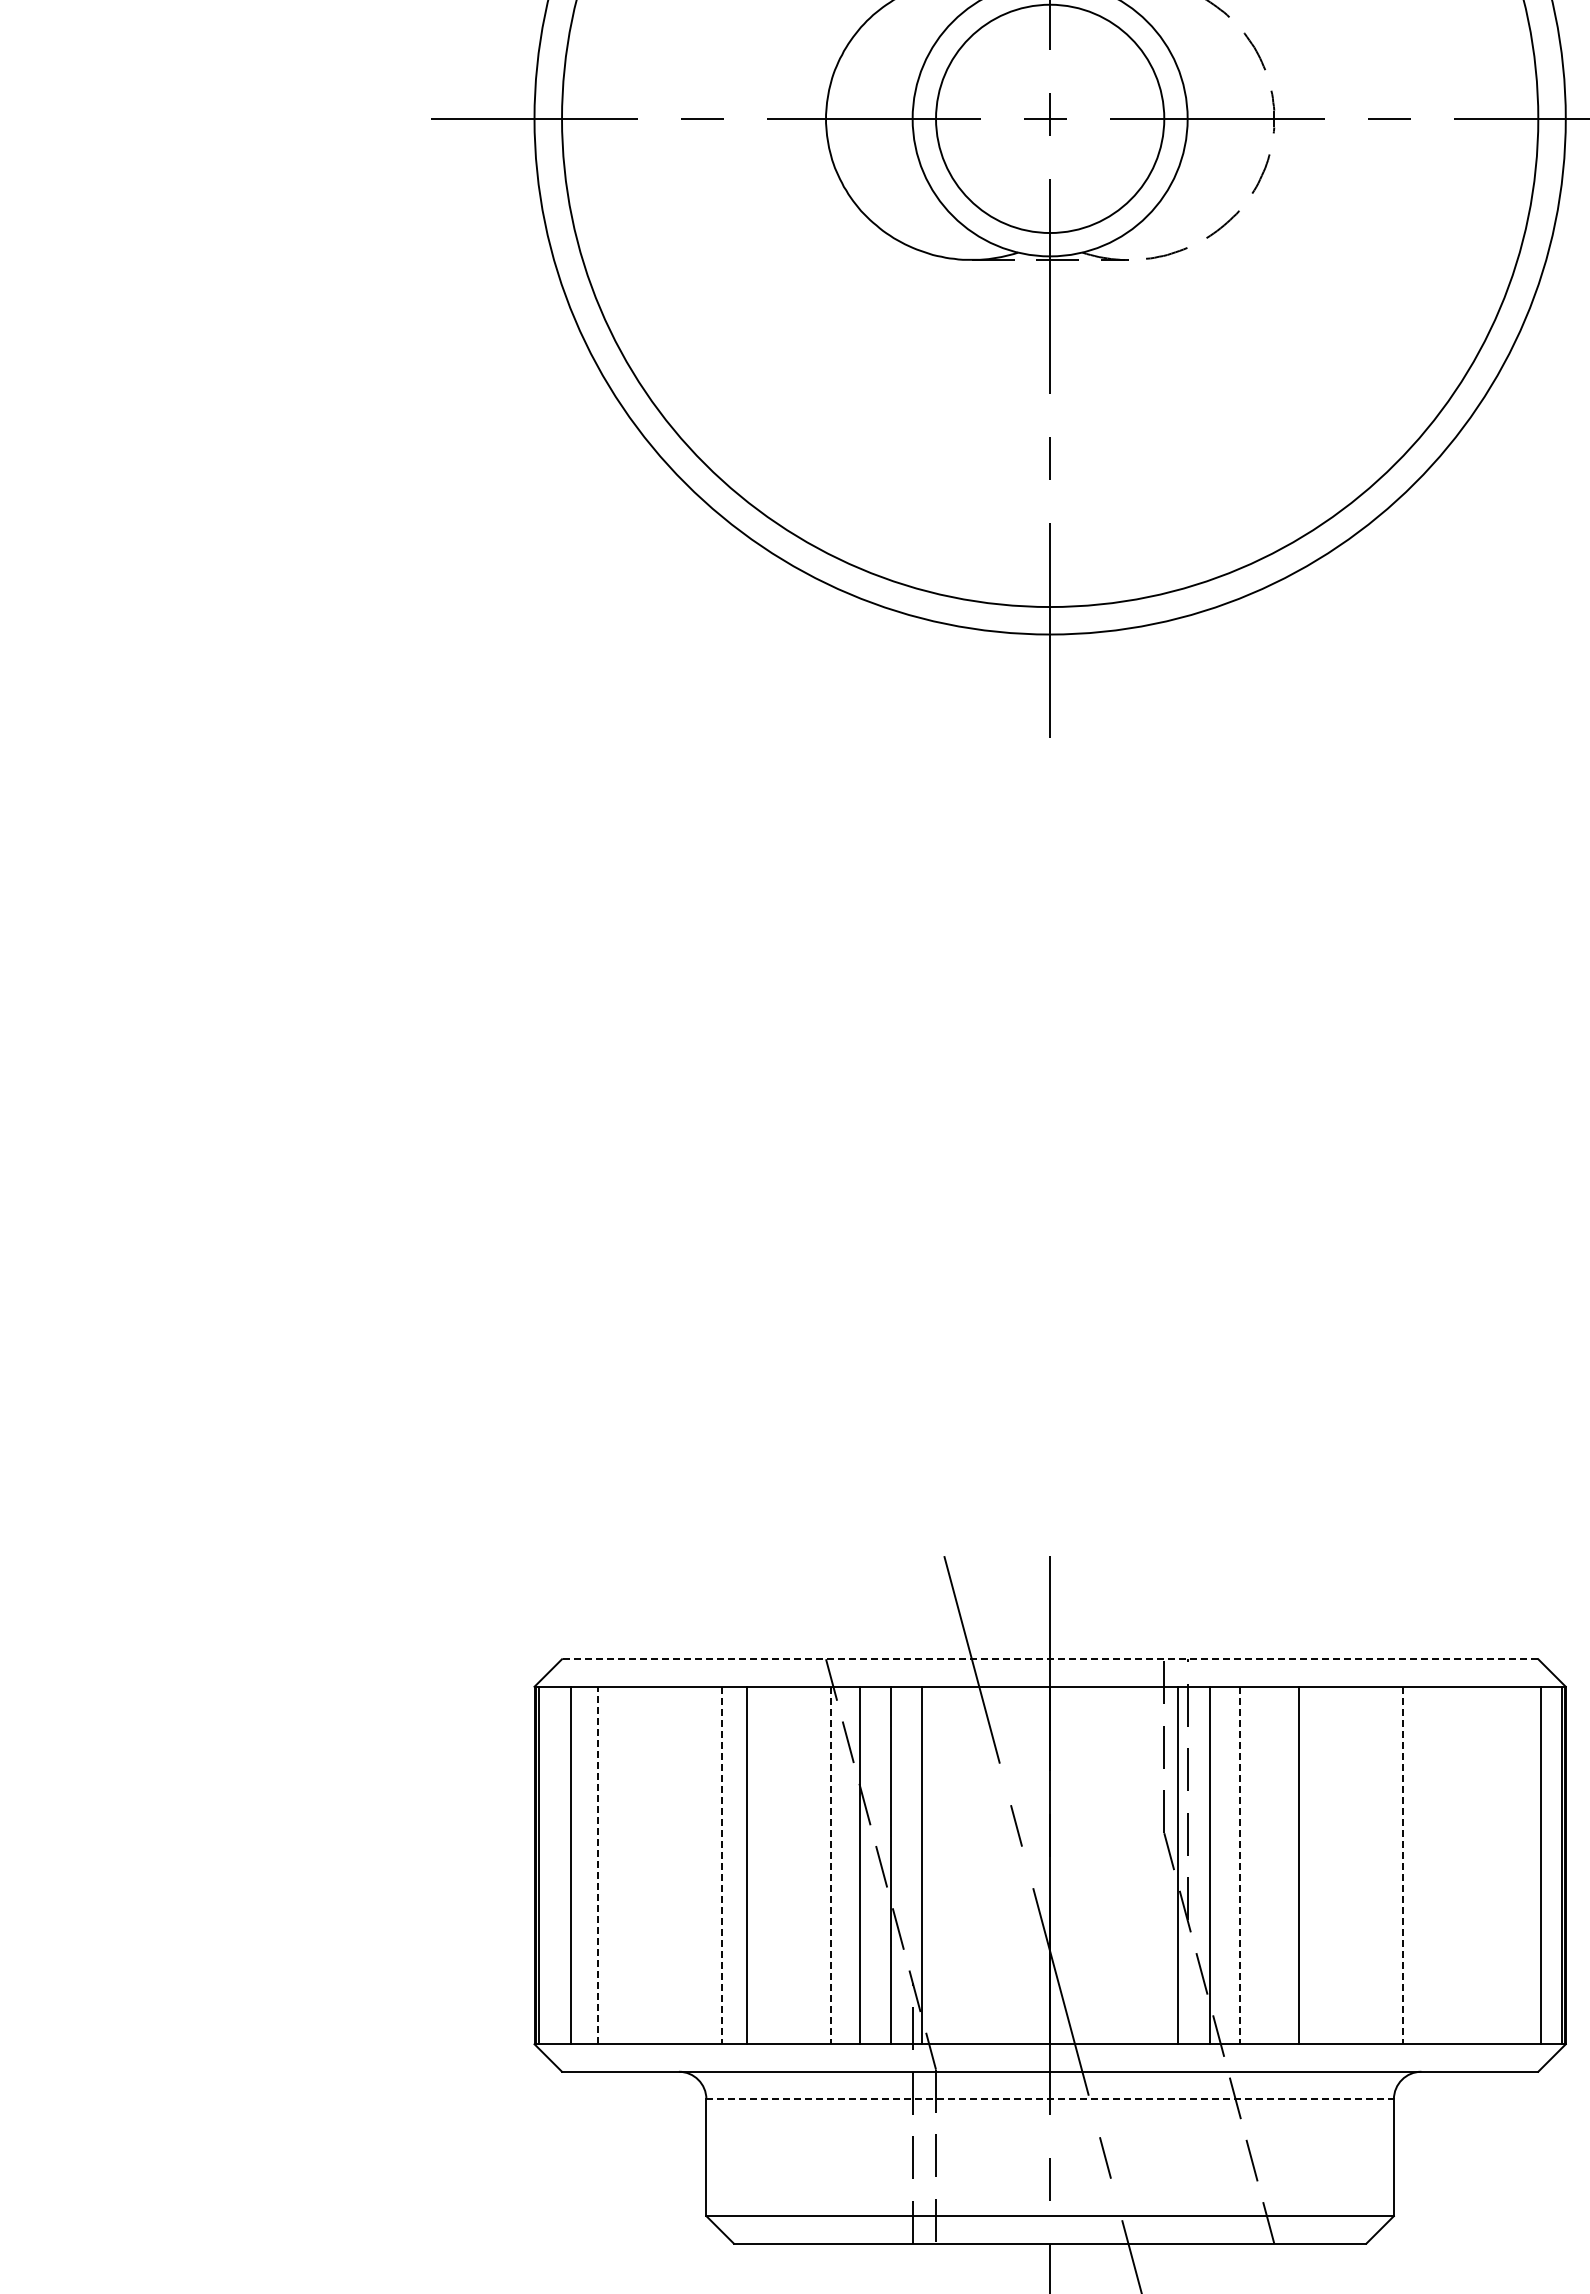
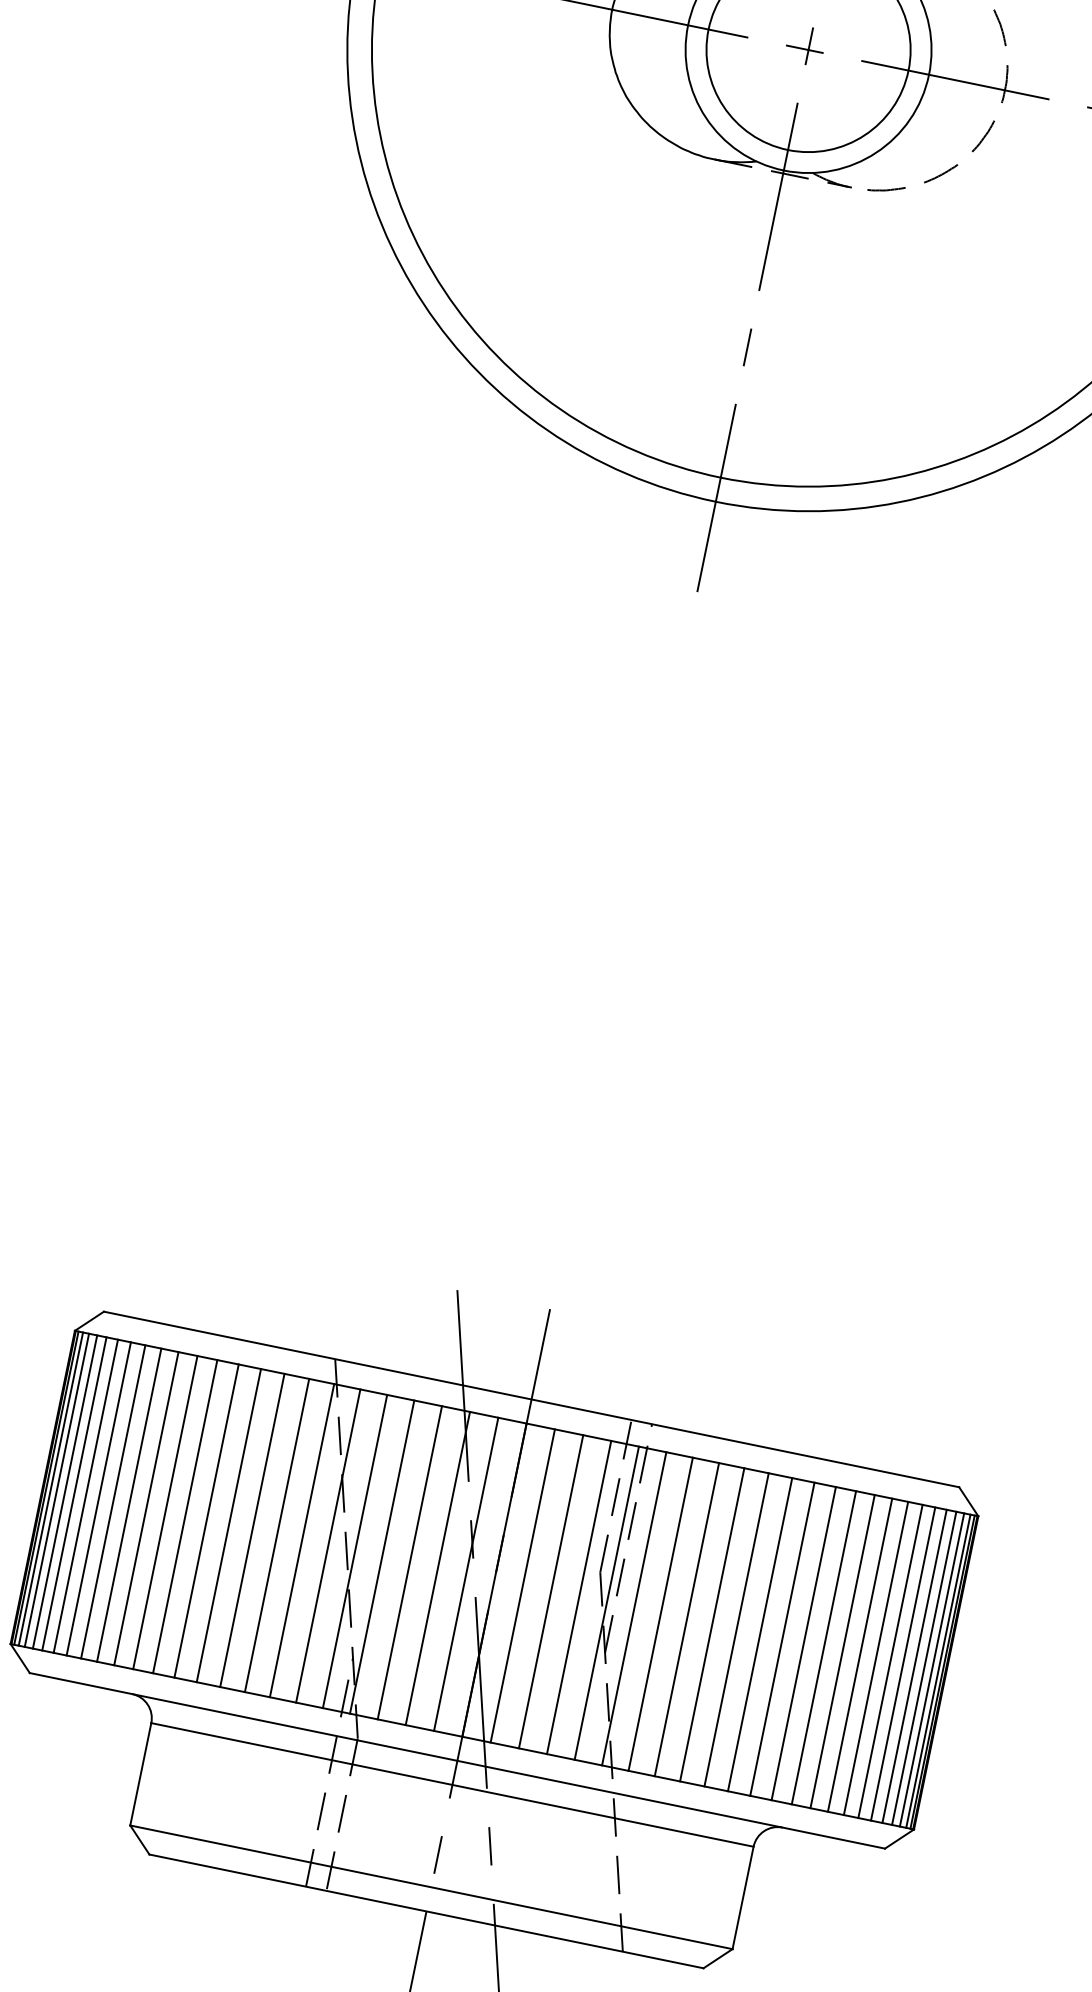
line: (1049, 1659) -> (530, 1399), dashed -> solid
line: (543, 1865) -> (50, 1489), added
line: (550, 1865) -> (56, 1490), added
line: (559, 1865) -> (64, 1491), added
line: (583, 1865) -> (85, 1496), added
line: (598, 1865) -> (98, 1498), dashed -> solid
line: (614, 1865) -> (112, 1501), added
line: (633, 1865) -> (129, 1505), added
line: (652, 1865) -> (146, 1508), added
line: (674, 1865) -> (165, 1512), added
line: (697, 1865) -> (185, 1516), added
line: (721, 1865) -> (206, 1521), dashed -> solid
line: (773, 1865) -> (252, 1530), added
line: (801, 1865) -> (276, 1535), added
line: (830, 1865) -> (302, 1540), dashed -> solid
line: (953, 1865) -> (409, 1562), added
line: (985, 1865) -> (437, 1568), added
line: (1017, 1865) -> (465, 1574), added
line: (1082, 1865) -> (522, 1585), added
line: (1114, 1865) -> (550, 1591), added
line: (1146, 1865) -> (578, 1597), added
line: (1239, 1865) -> (660, 1614), dashed -> solid
line: (1269, 1865) -> (686, 1619), added
line: (1326, 1865) -> (736, 1629), added
line: (1353, 1865) -> (760, 1634), added
line: (1378, 1865) -> (782, 1639), added
line: (1403, 1865) -> (804, 1643), dashed -> solid
line: (1426, 1865) -> (824, 1647), added
line: (1447, 1865) -> (842, 1651), added
line: (1467, 1865) -> (860, 1655), added
line: (1485, 1865) -> (875, 1658), added
line: (1502, 1865) -> (890, 1661), added
line: (1516, 1865) -> (903, 1664), added
line: (1529, 1865) -> (914, 1666), added
line: (1549, 1865) -> (931, 1669), added
line: (1556, 1865) -> (938, 1671), added
line: (1050, 2099) -> (452, 1785), dashed -> solid

